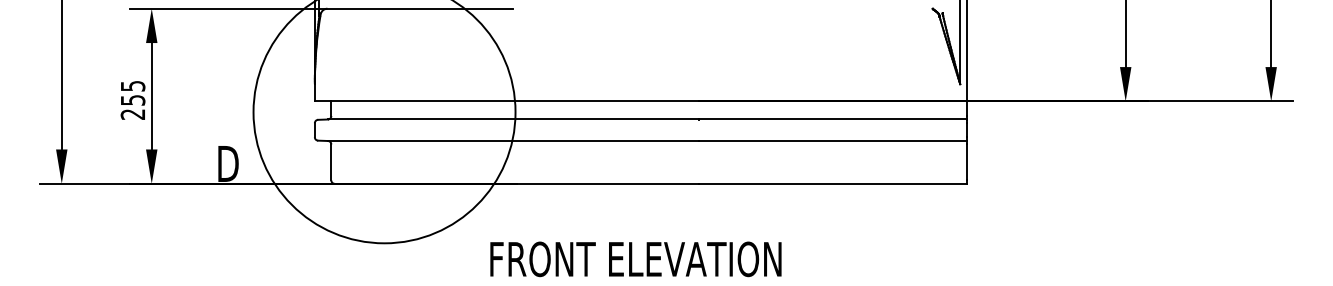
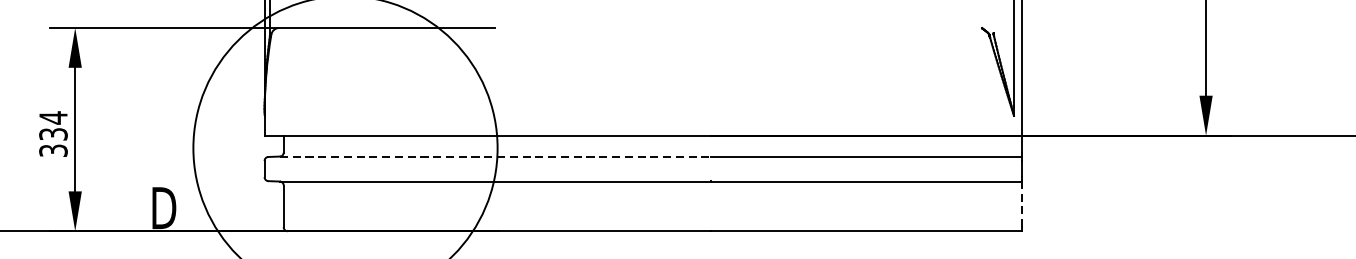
text: (132, 99) -> (52, 133), 255 -> 334
line: (513, 119) -> (495, 156), solid -> dashed
line: (967, 162) -> (1022, 206), solid -> dashed

